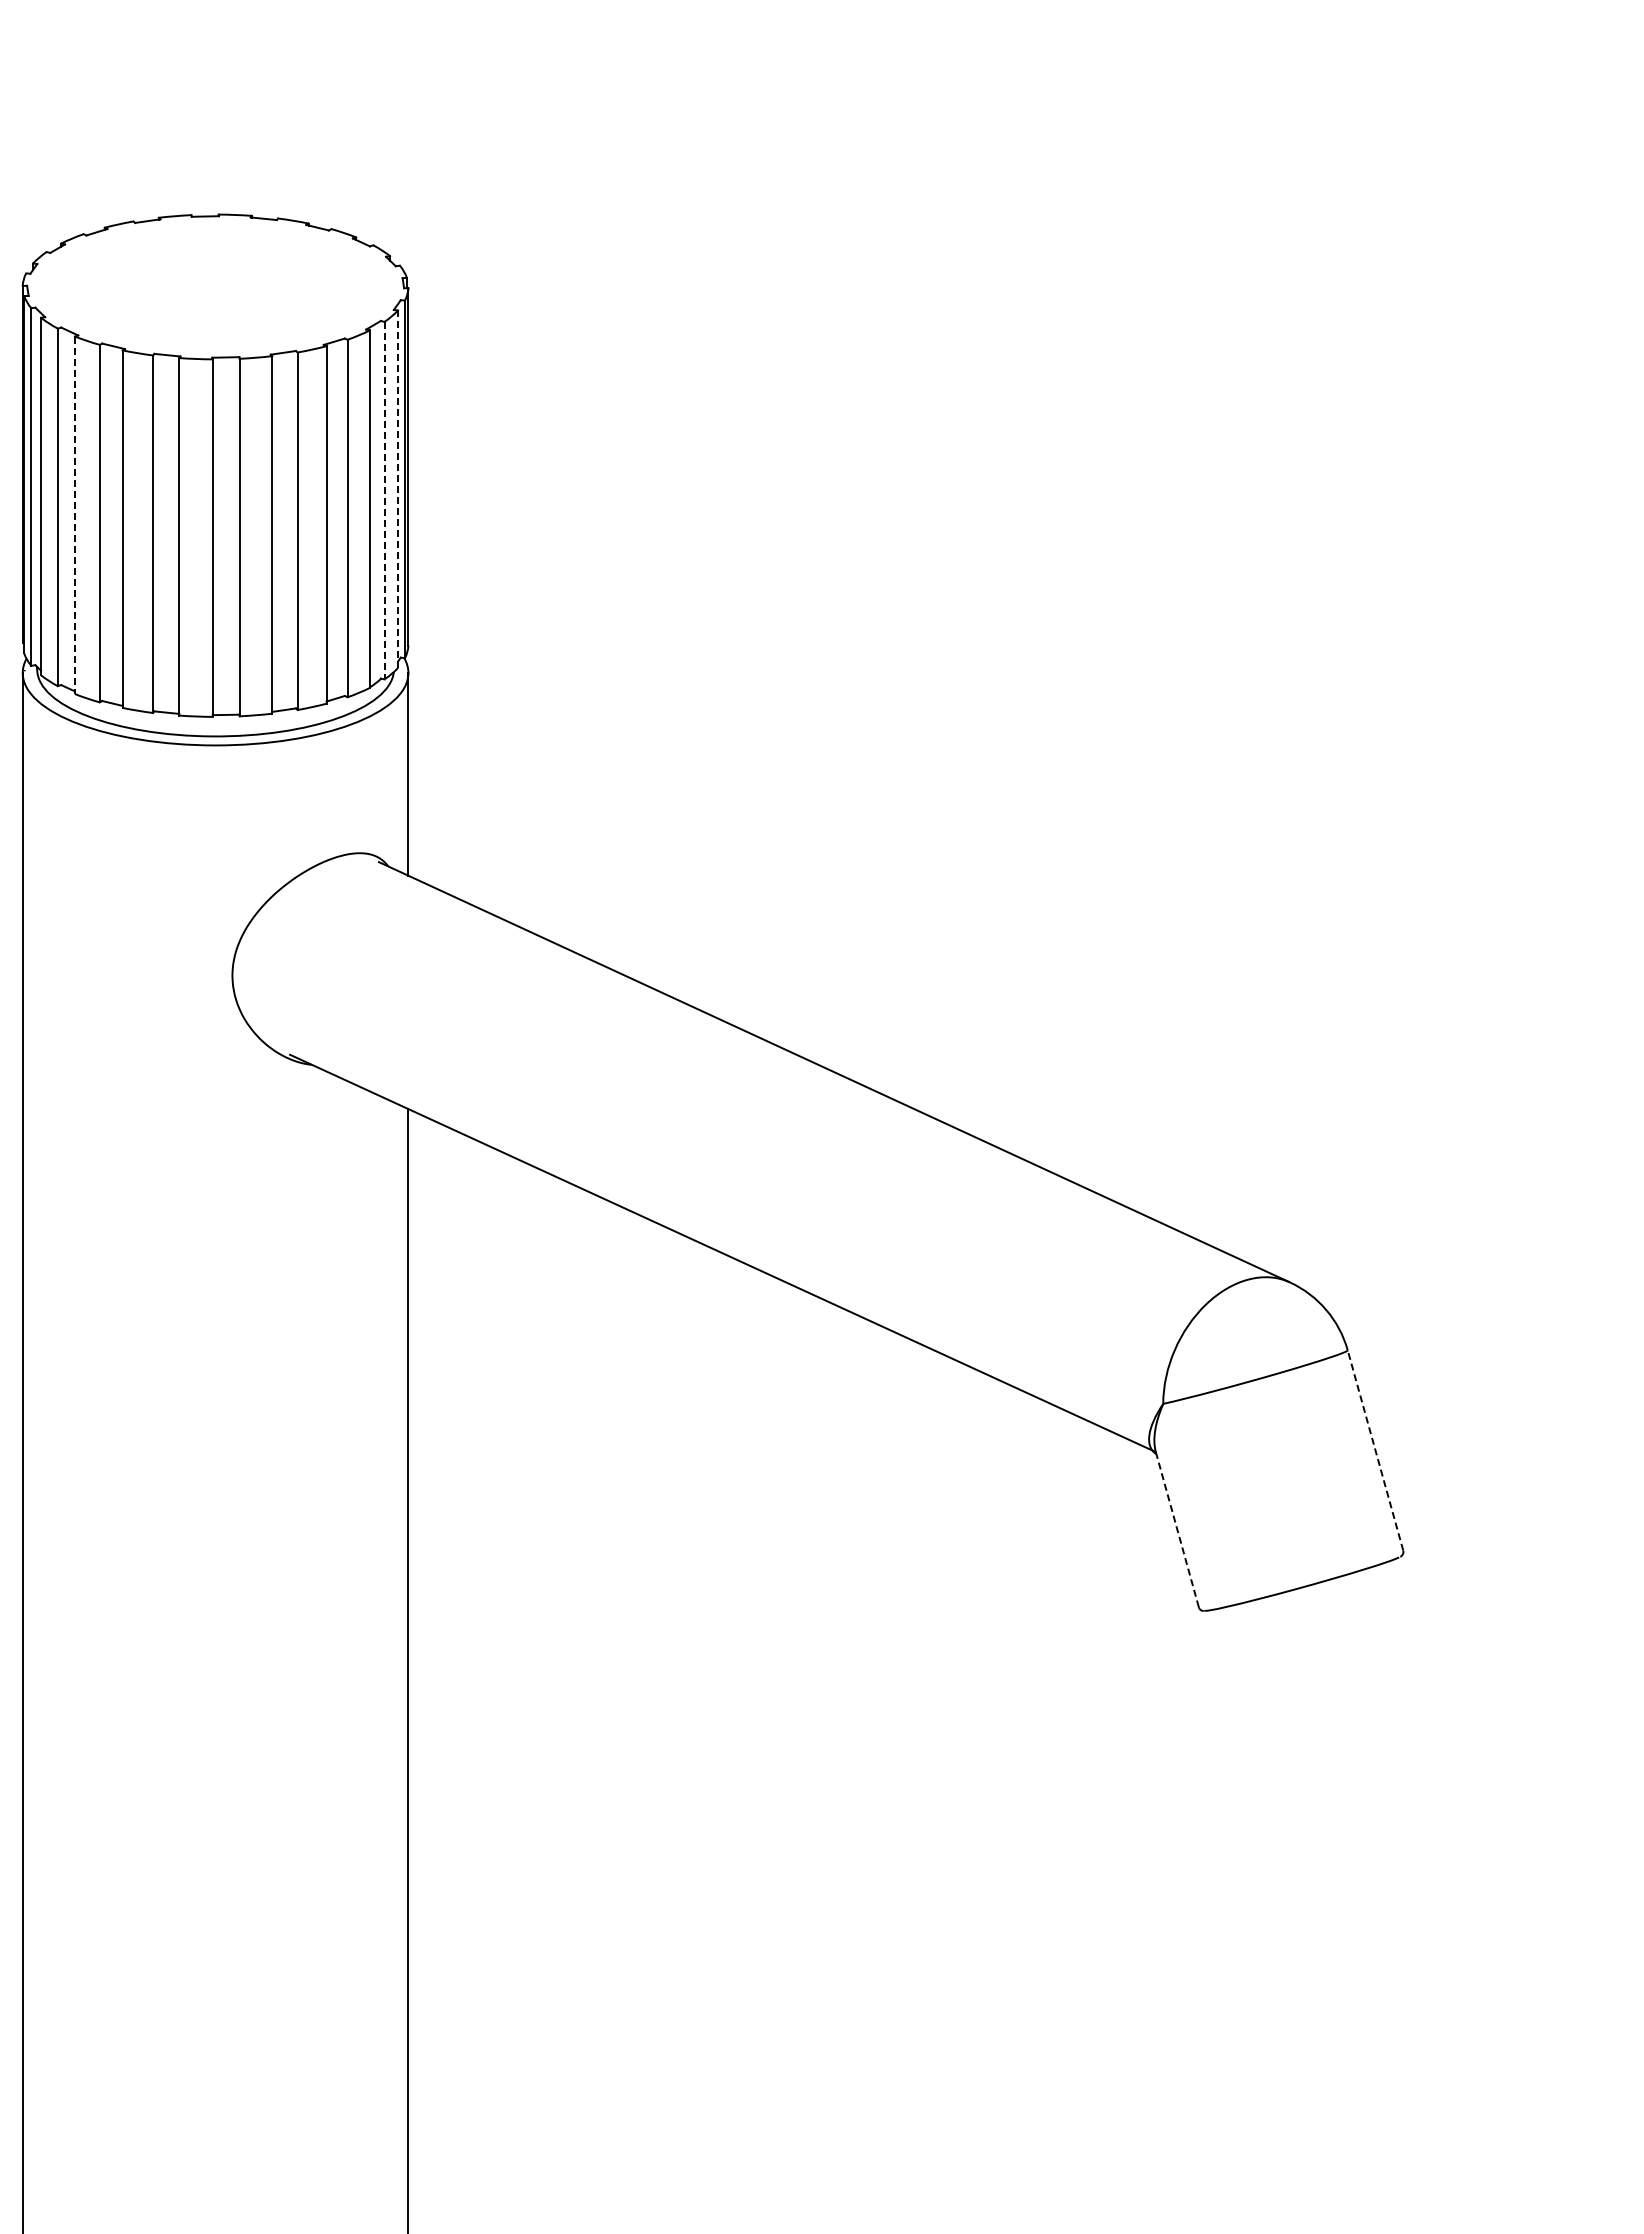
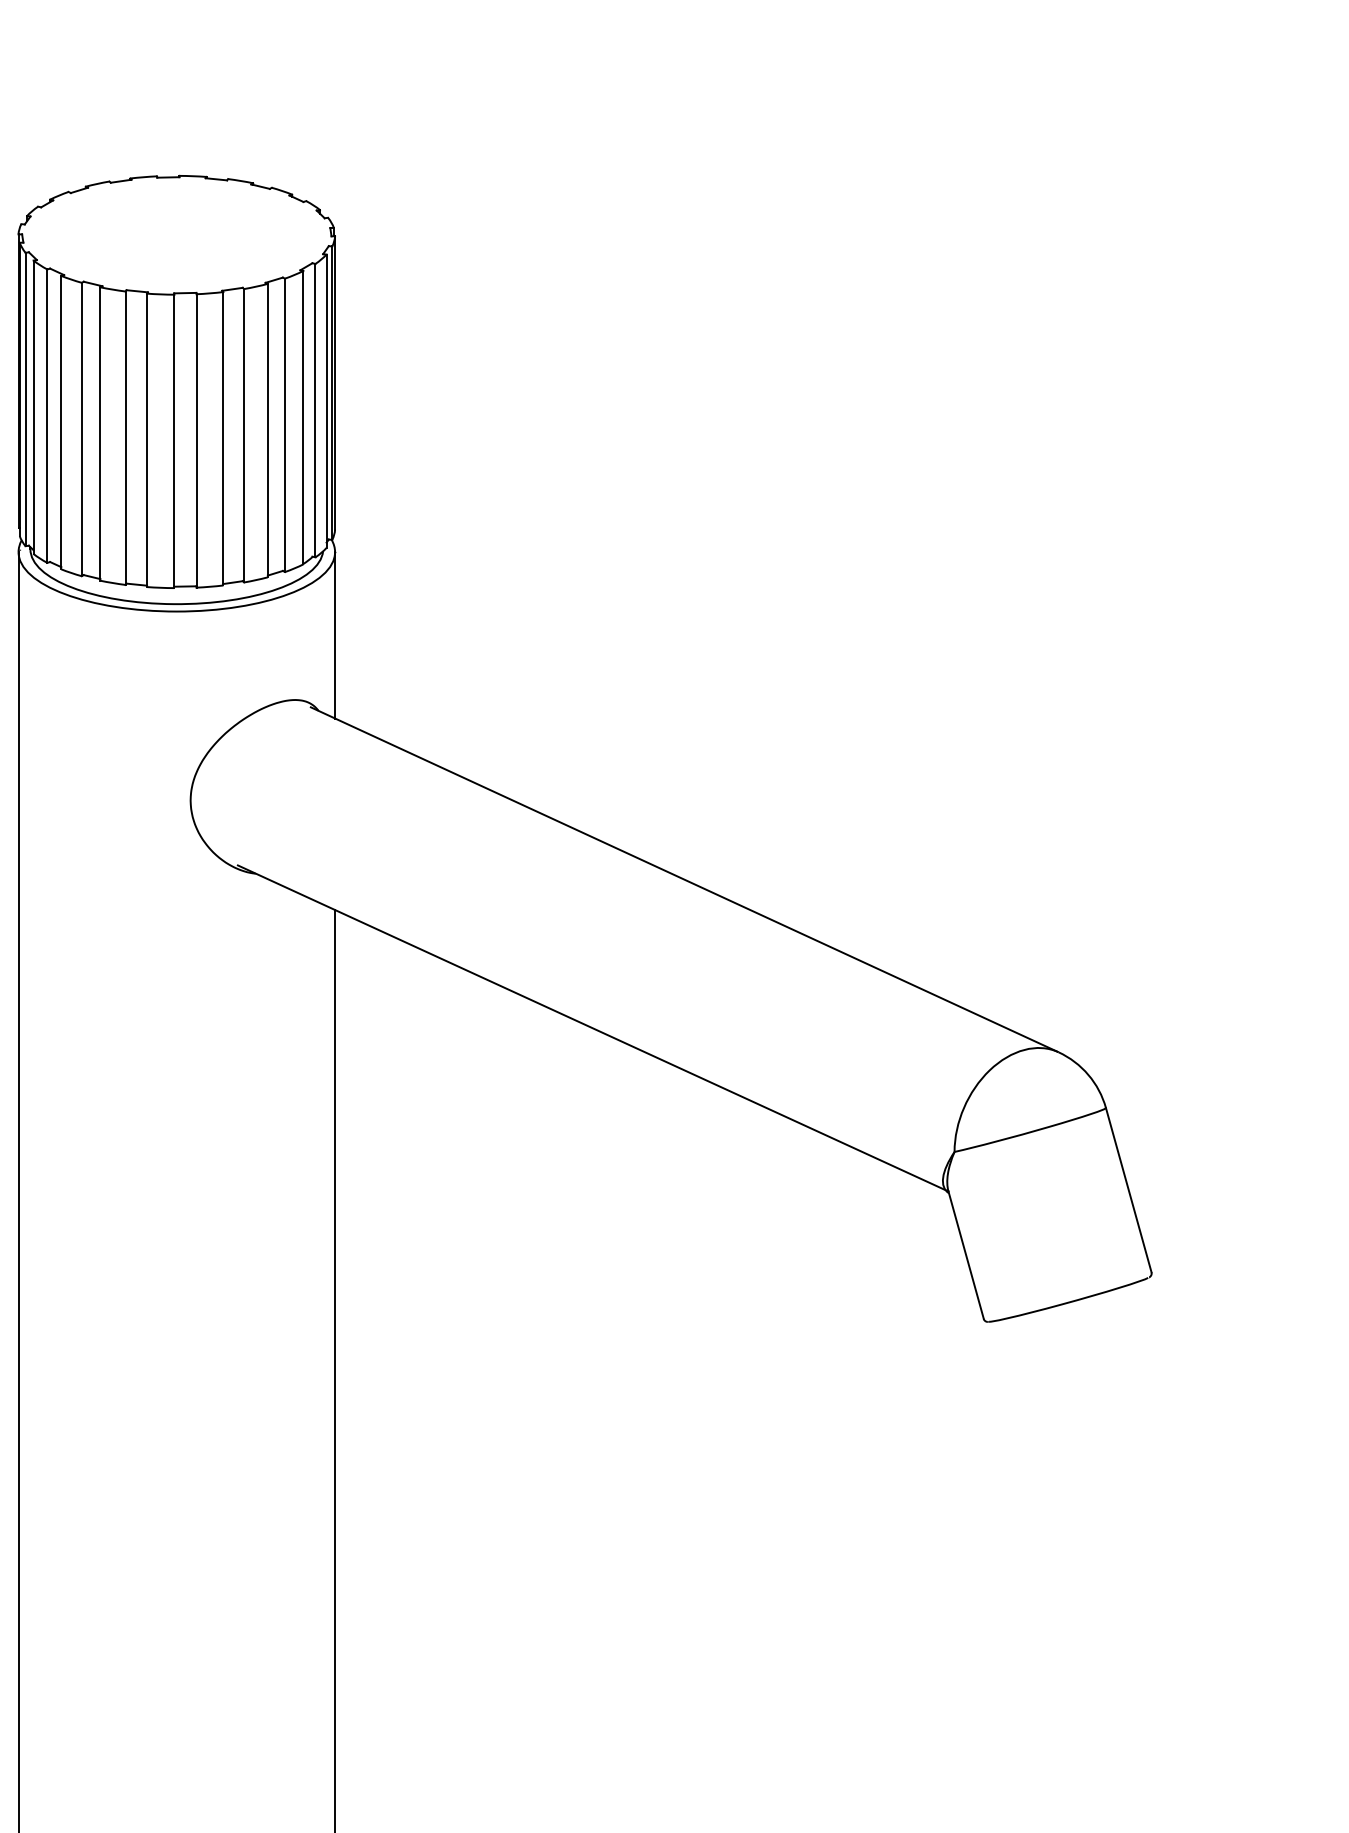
line: (398, 489) -> (326, 401), dashed -> solid
line: (384, 500) -> (315, 410), dashed -> solid
line: (74, 515) -> (61, 422), dashed -> solid
line: (1375, 1450) -> (1128, 1190), dashed -> solid
line: (1177, 1529) -> (966, 1255), dashed -> solid

